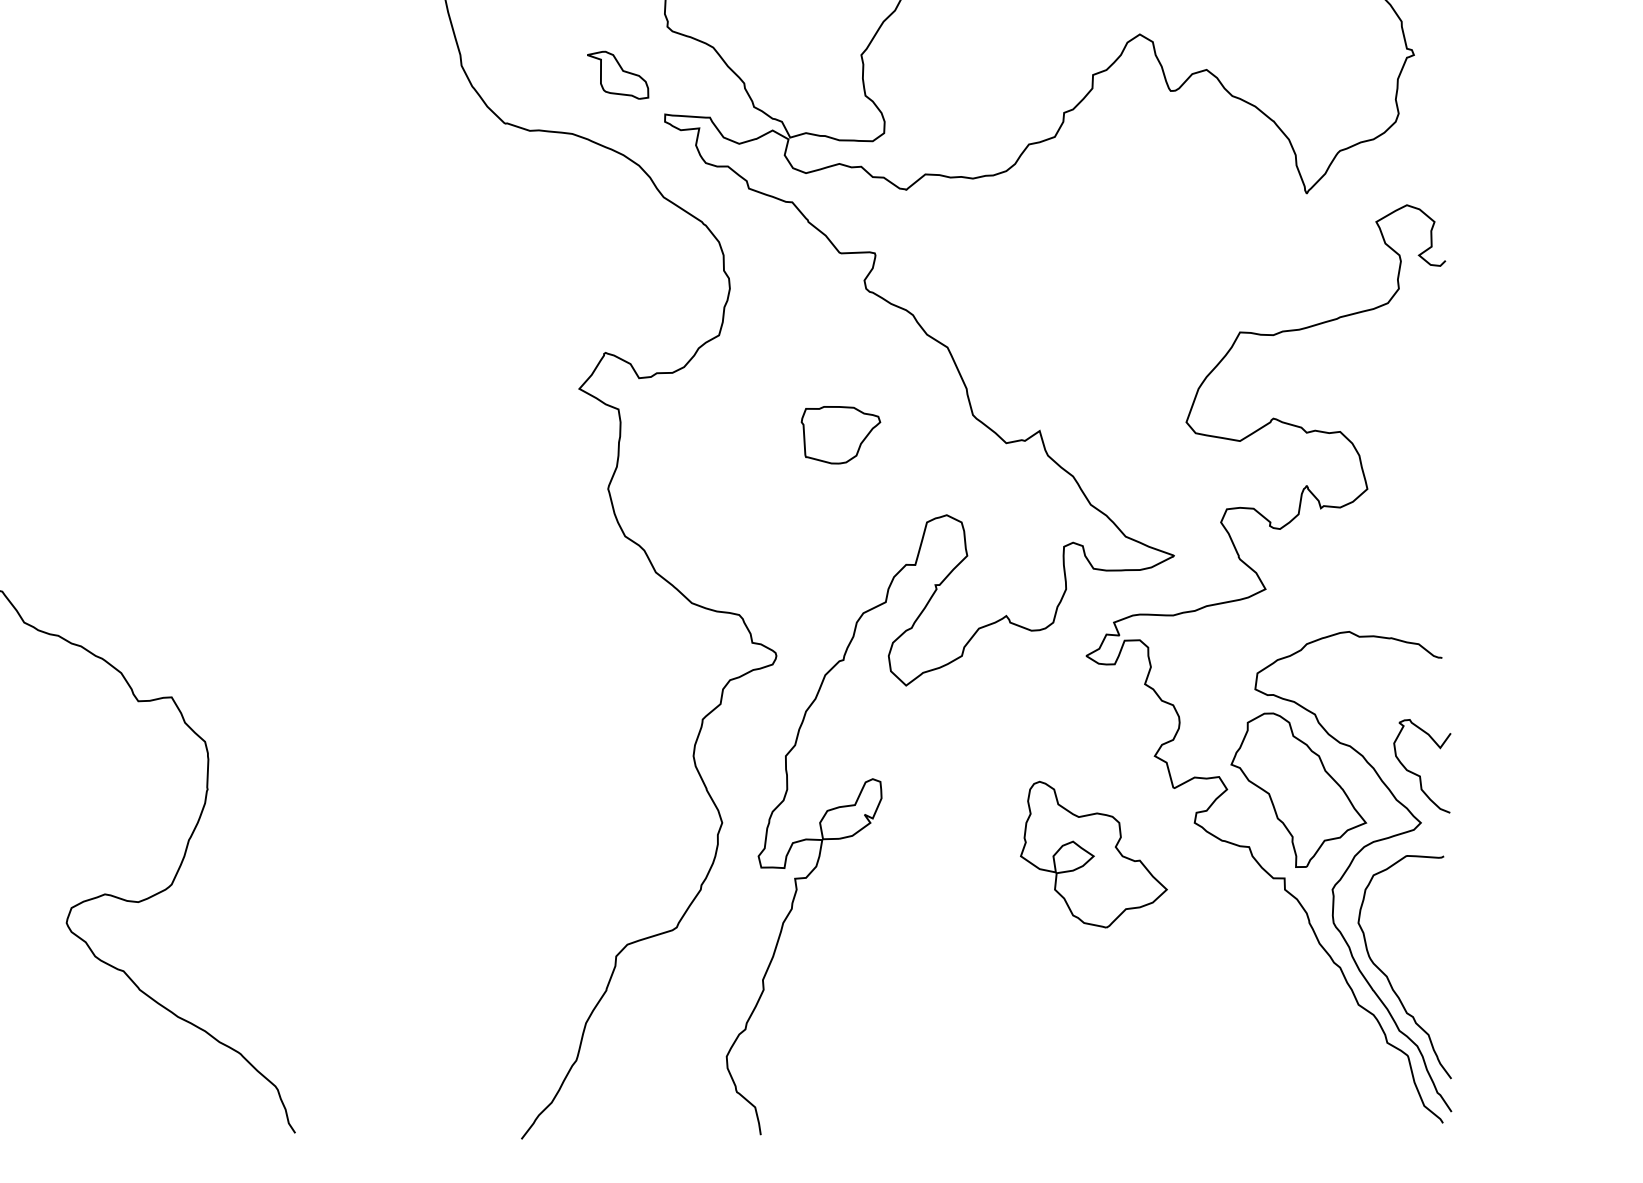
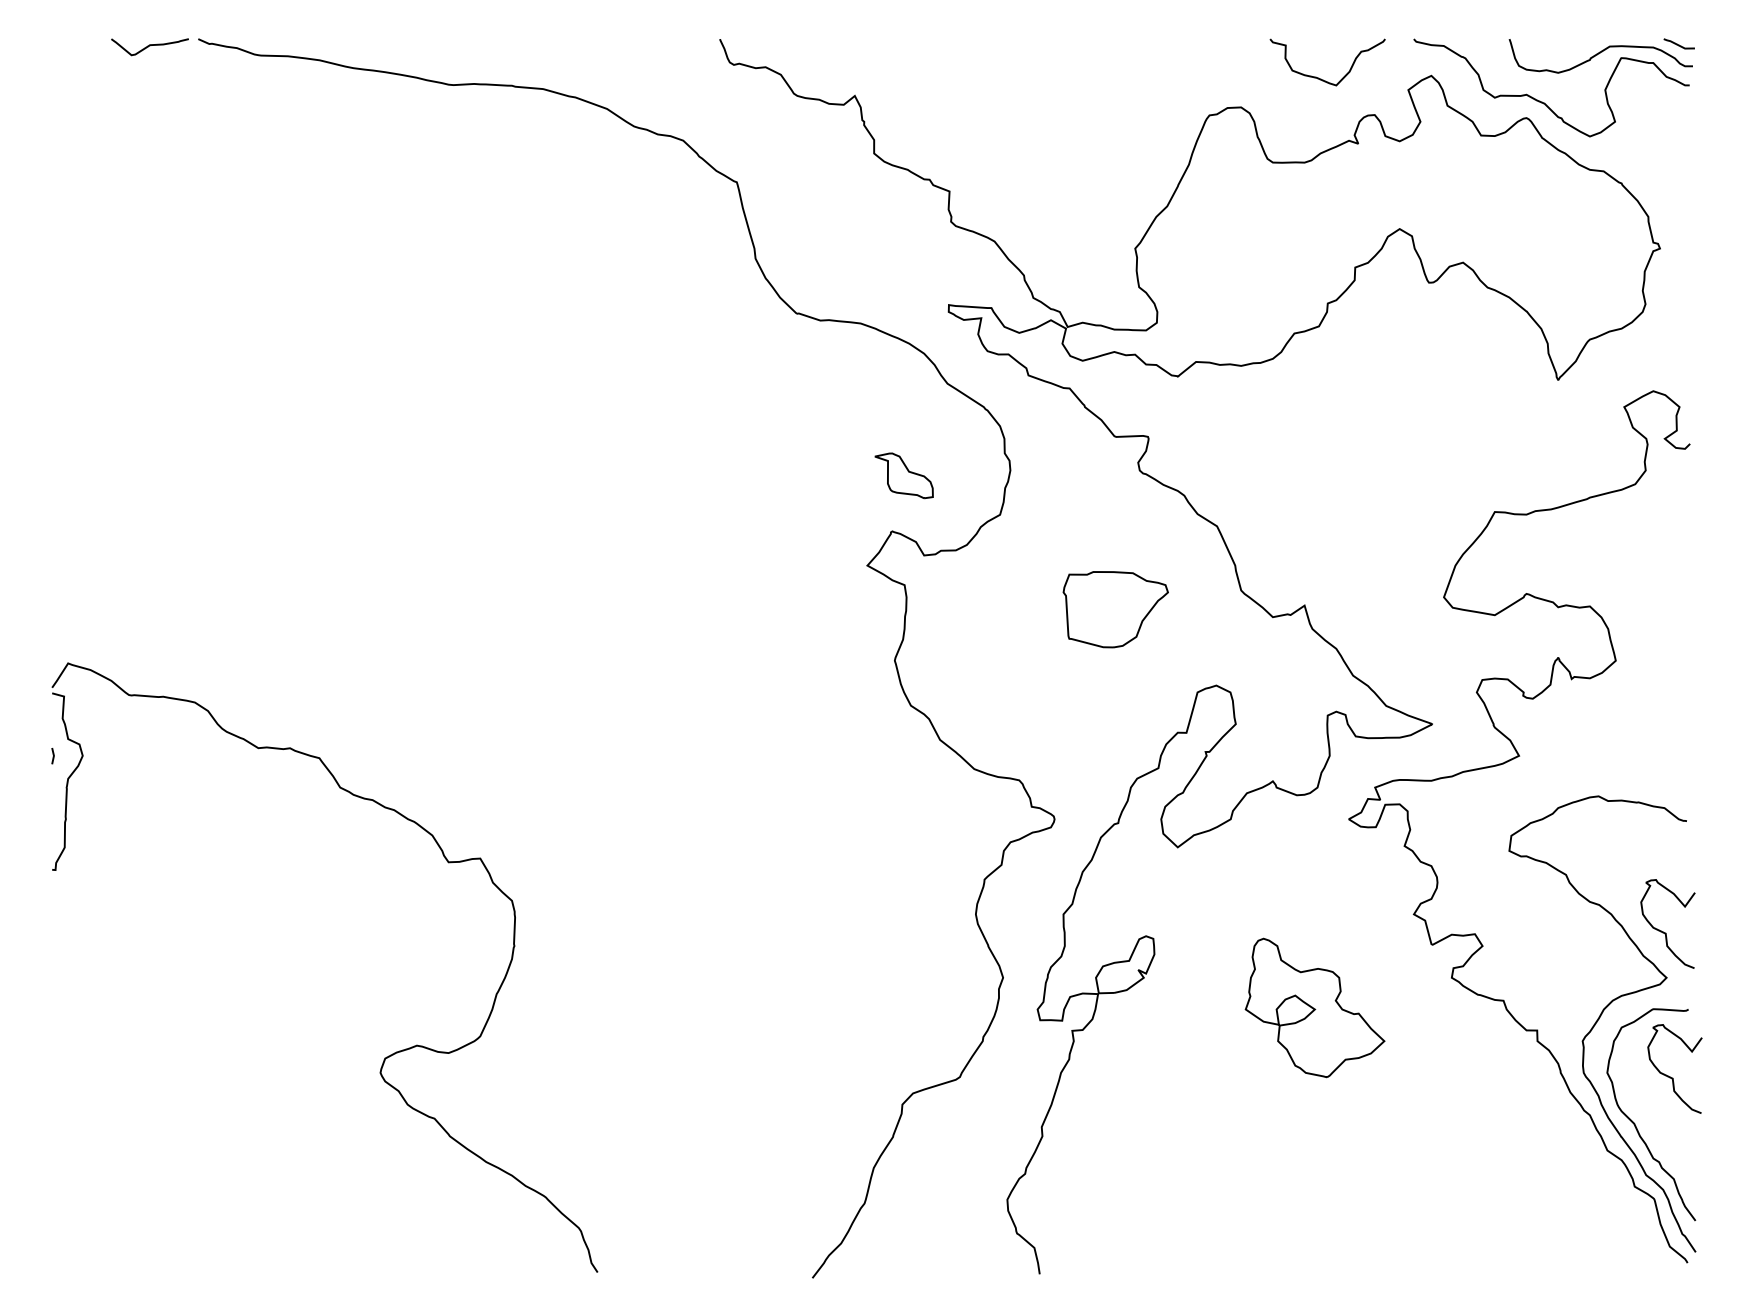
part: (617, 74) -> (903, 475), moved
part: (840, 435) -> (1115, 609), size x1.4
part: (1298, 789) -> (1550, 946), removed
part: (1093, 854) -> (1314, 1007), moved
curve: (1425, 926) -> (1670, 1076), added

